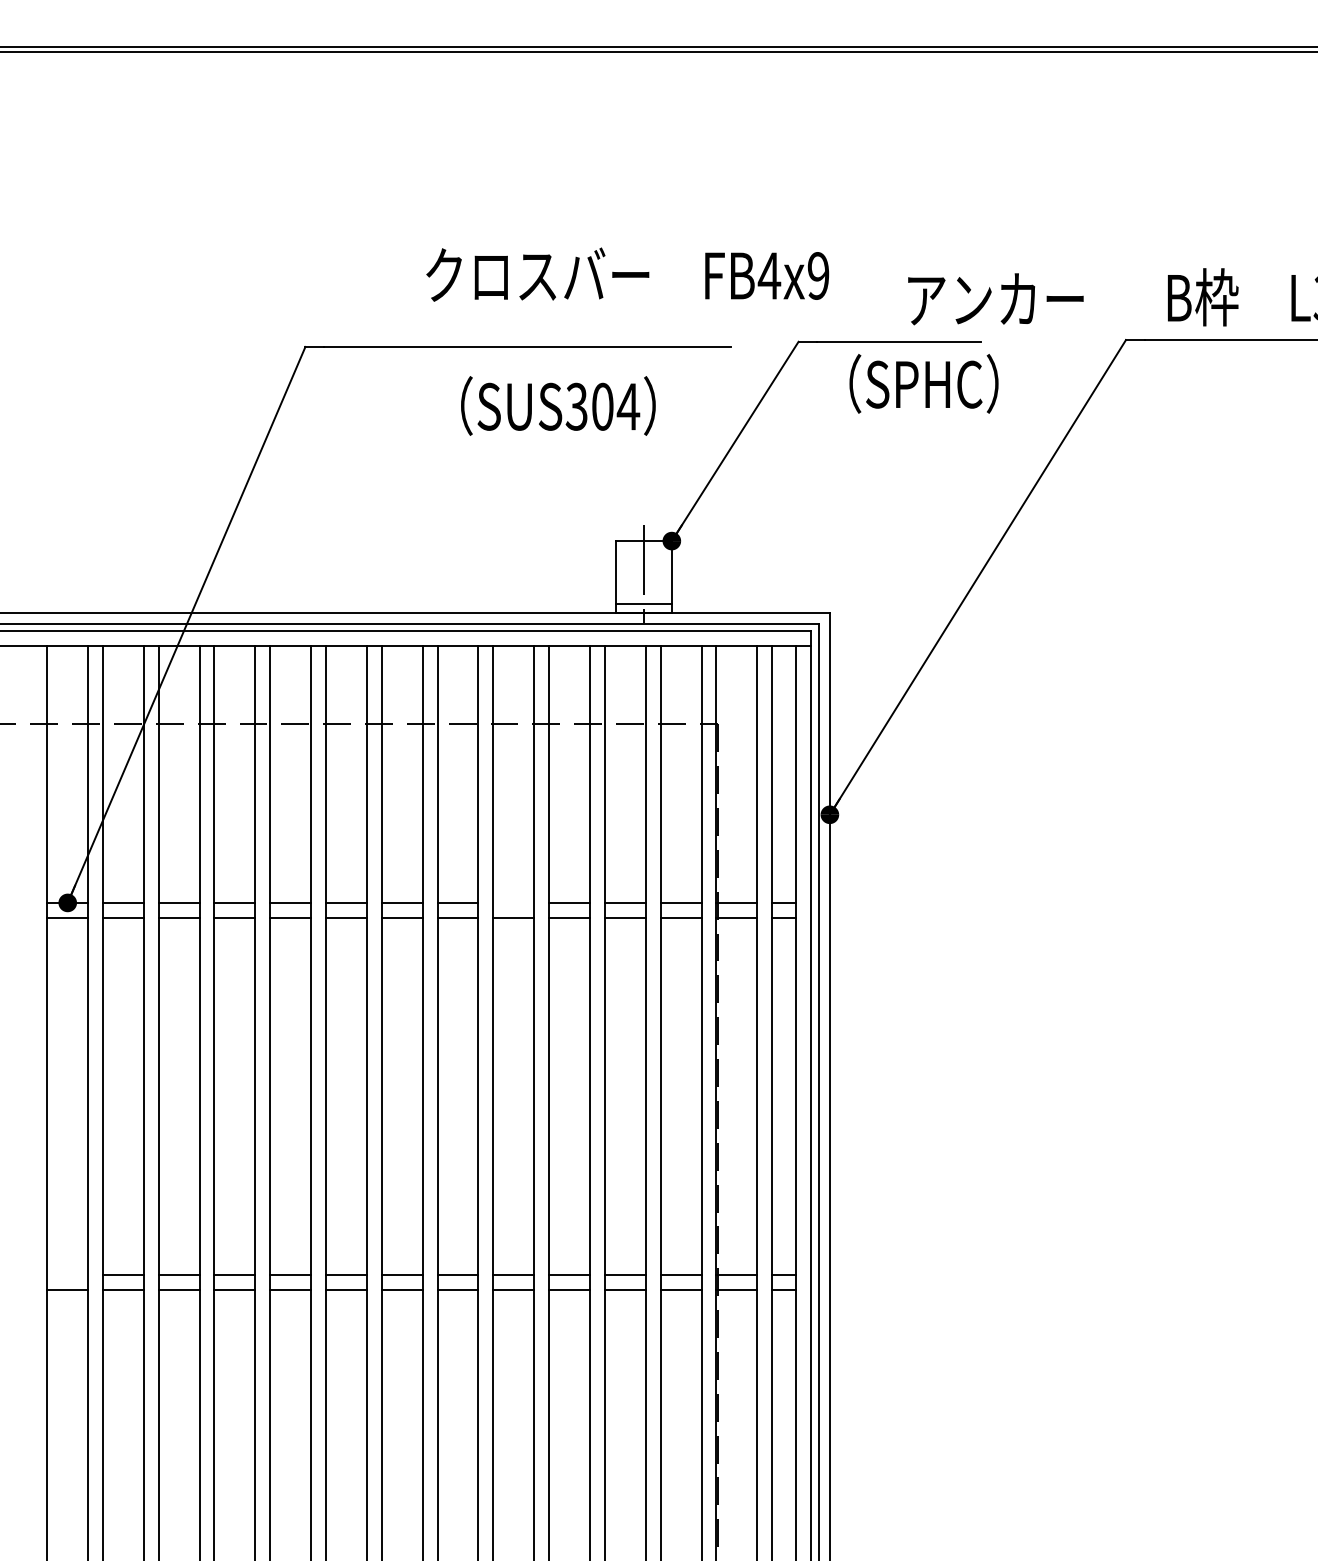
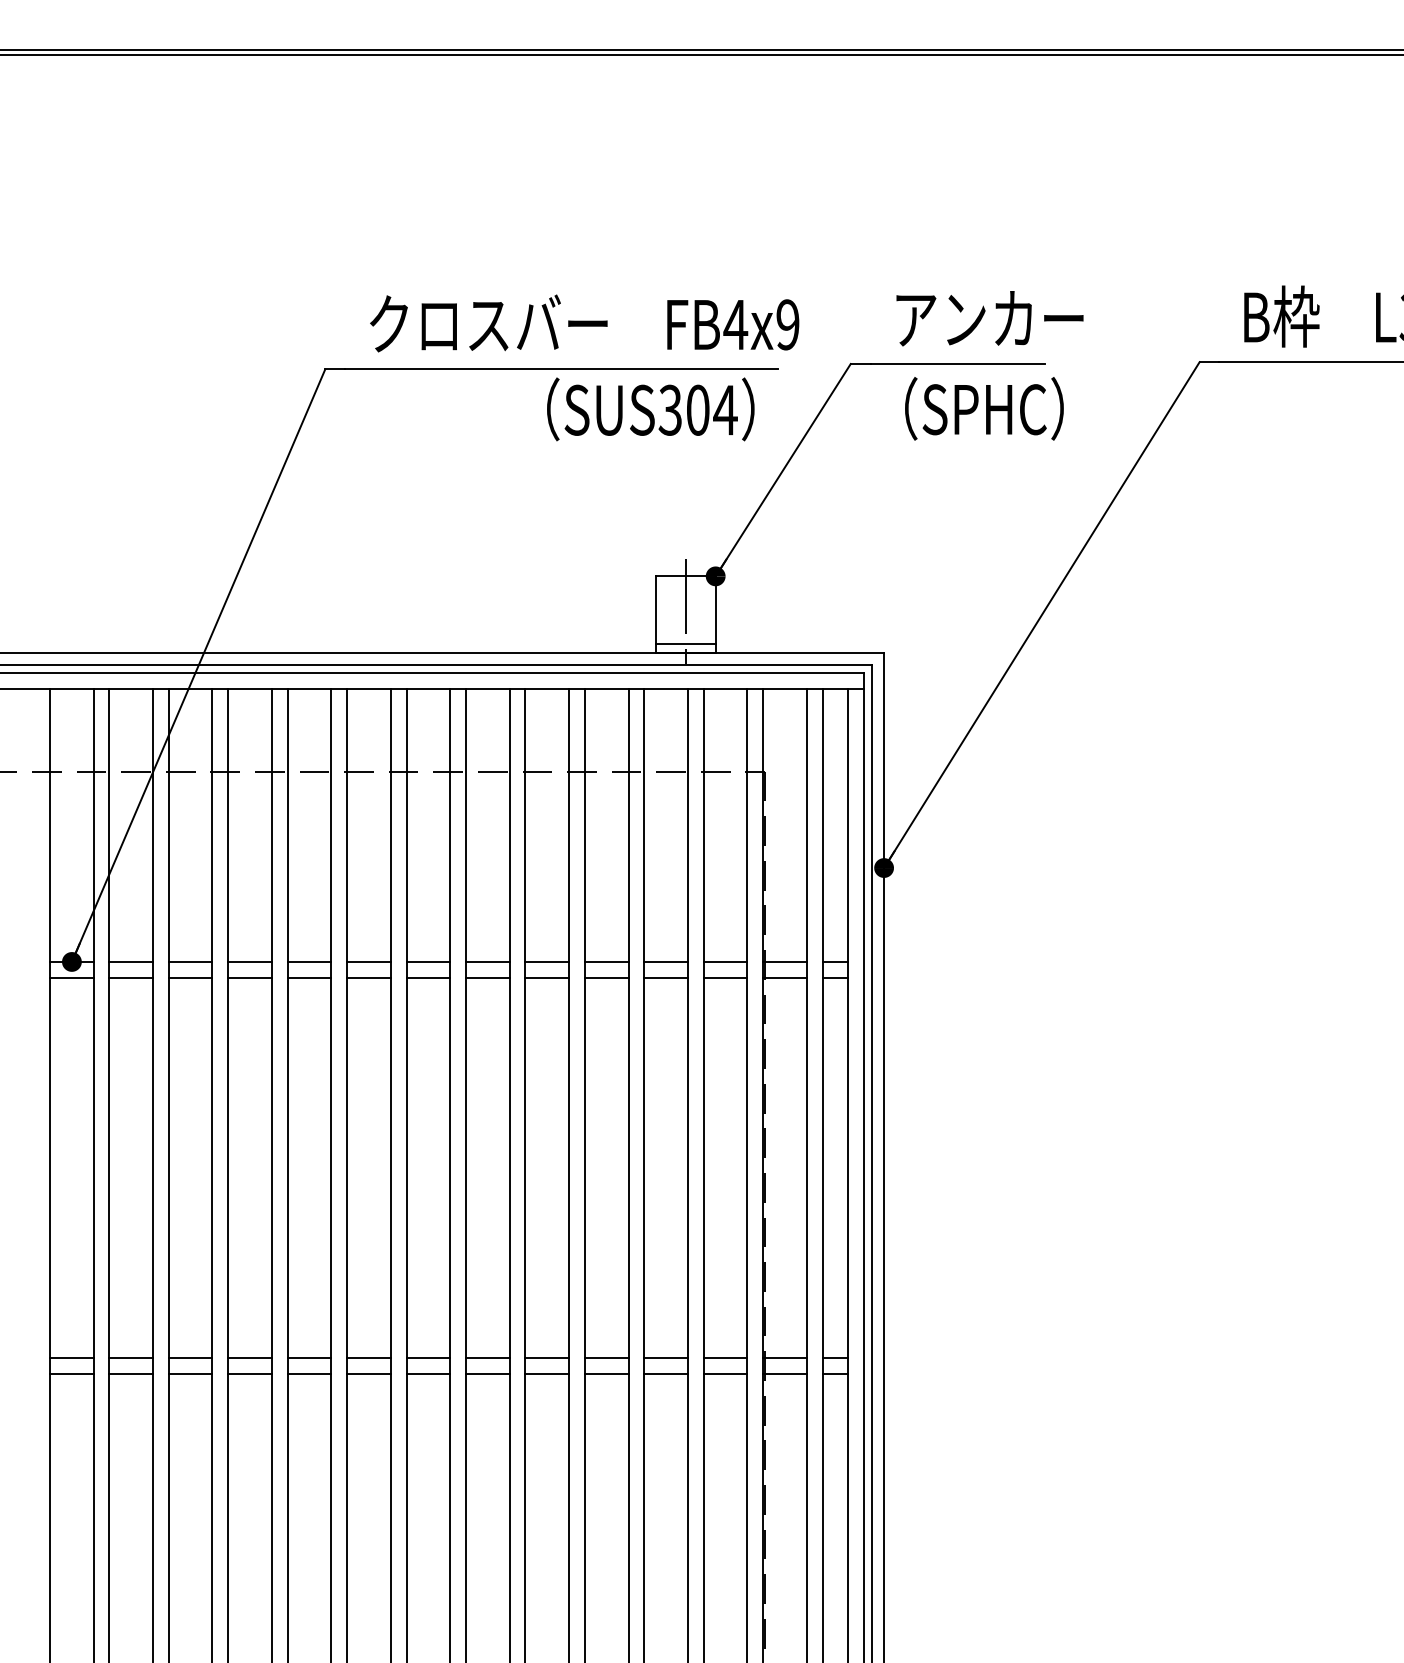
text: (627, 274) -> (584, 323), moved
text: (995, 299) -> (989, 318), moved
text: (558, 406) -> (650, 409), moved
line: (514, 902) -> (547, 961), added
line: (67, 1275) -> (71, 1358), added

